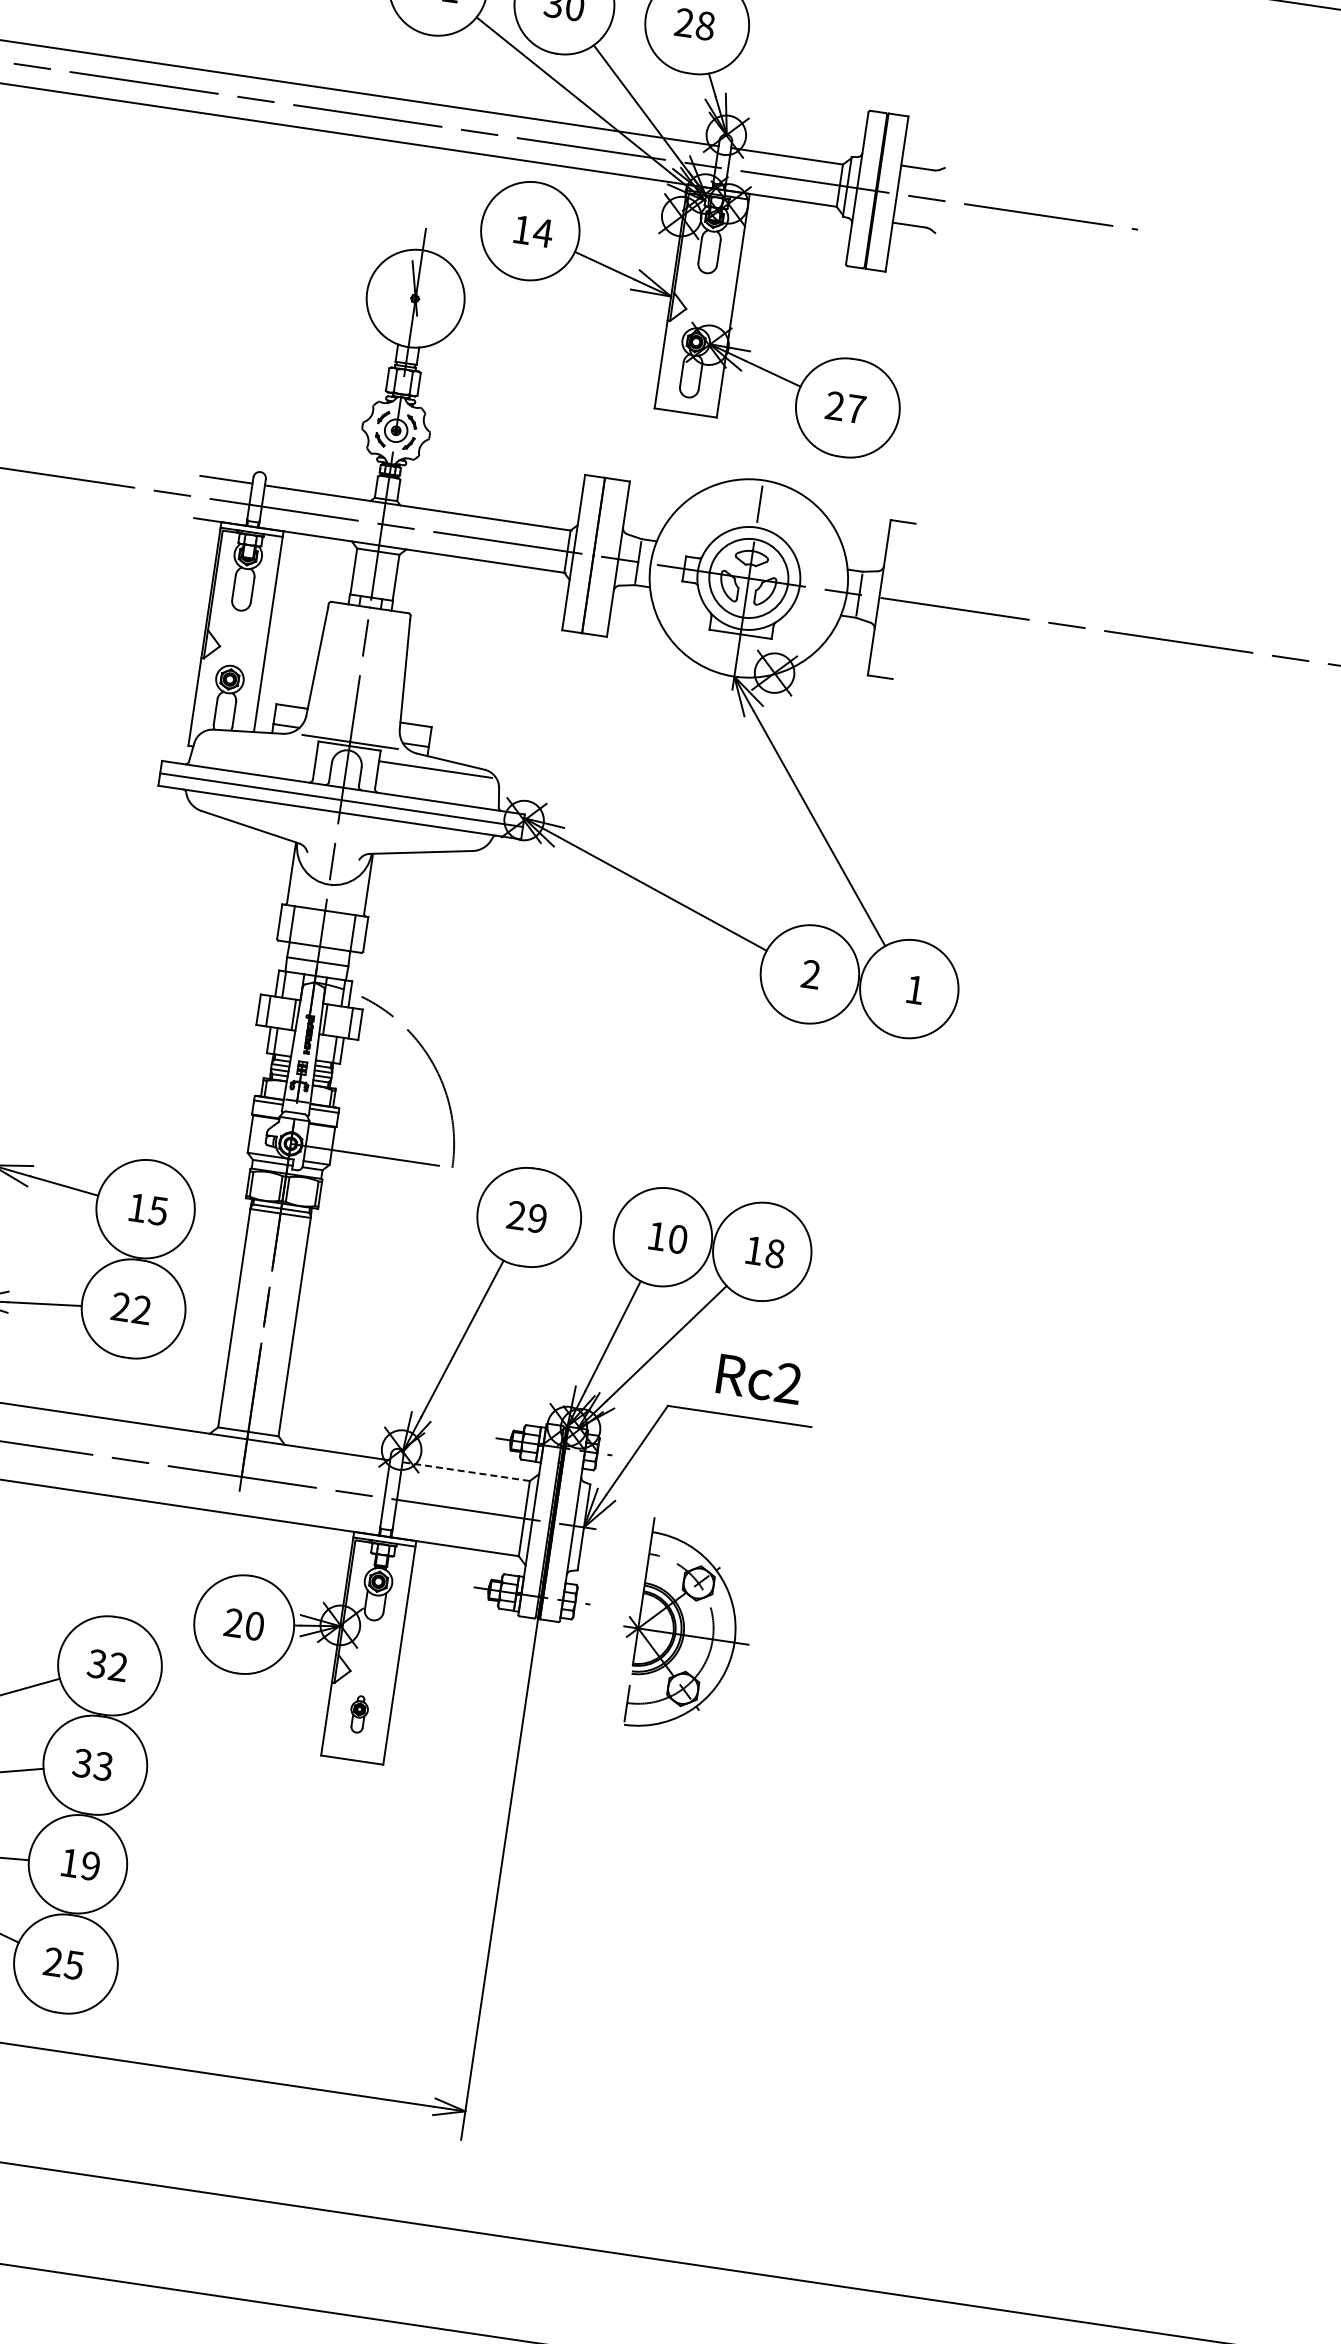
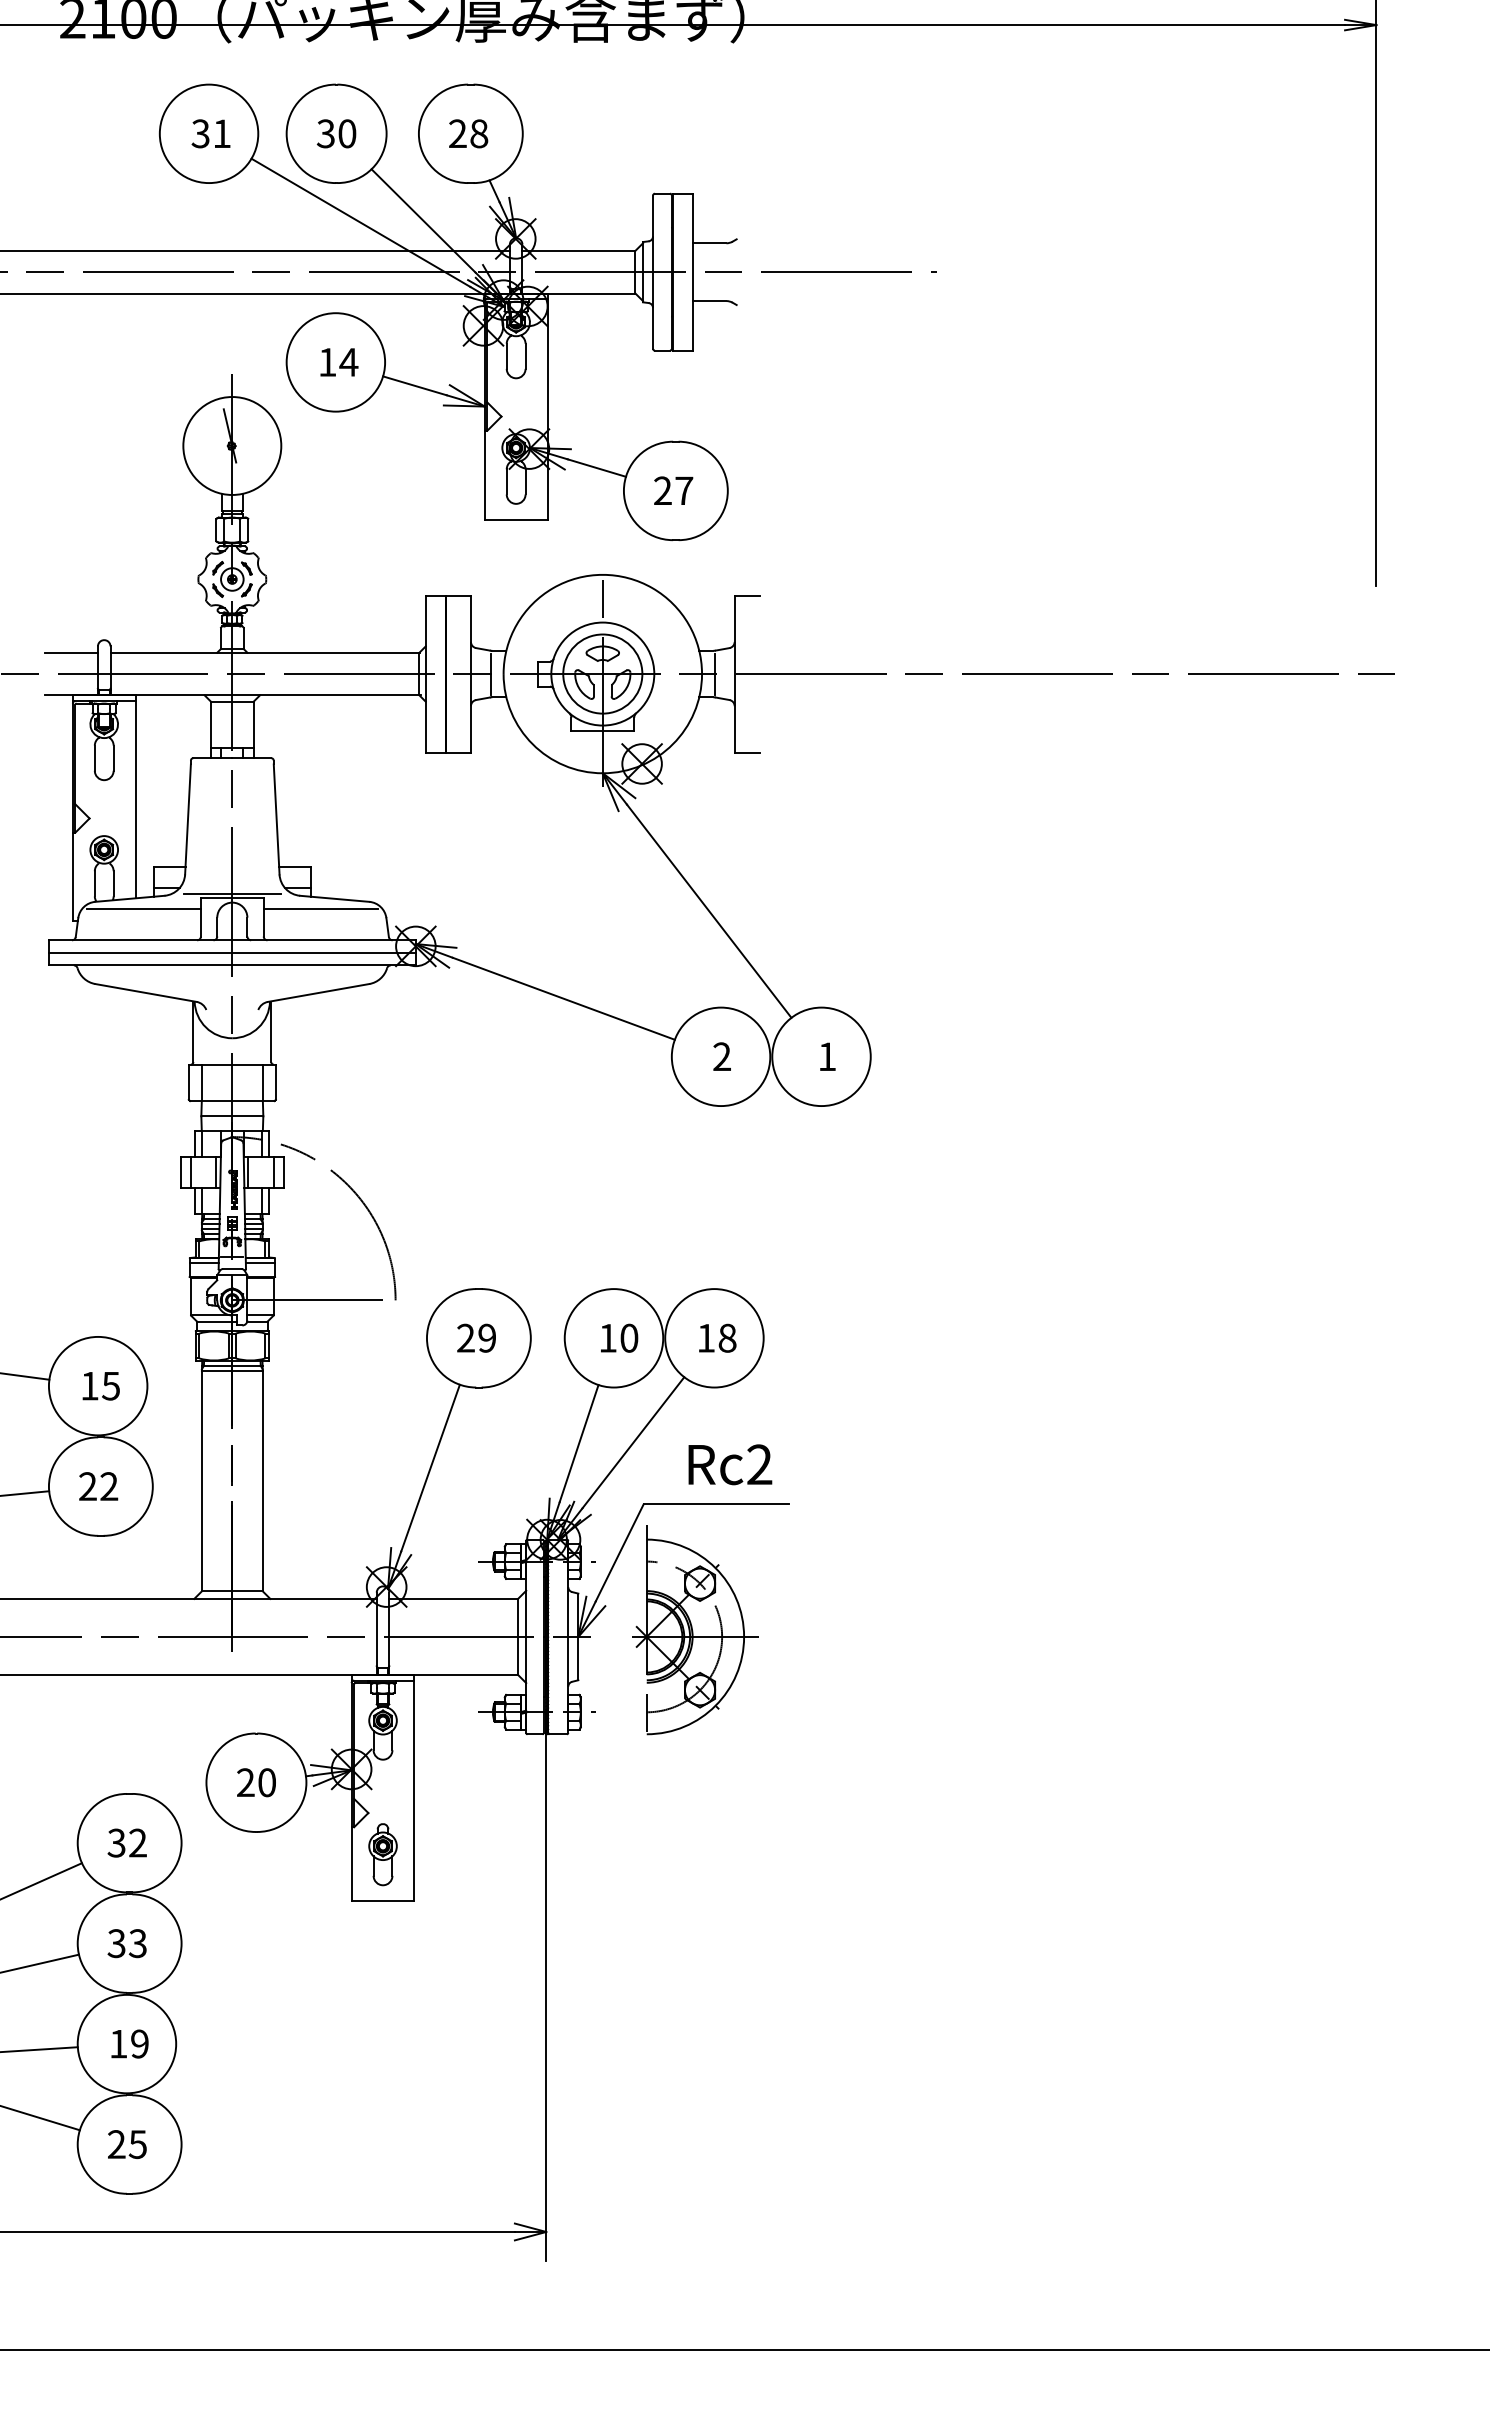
line: (260, 743) -> (143, 908), added
line: (466, 1471) -> (453, 1598), dashed -> solid
part: (687, 1629) -> (695, 1630), moved
part: (358, 1714) -> (382, 1854), size x1.67

